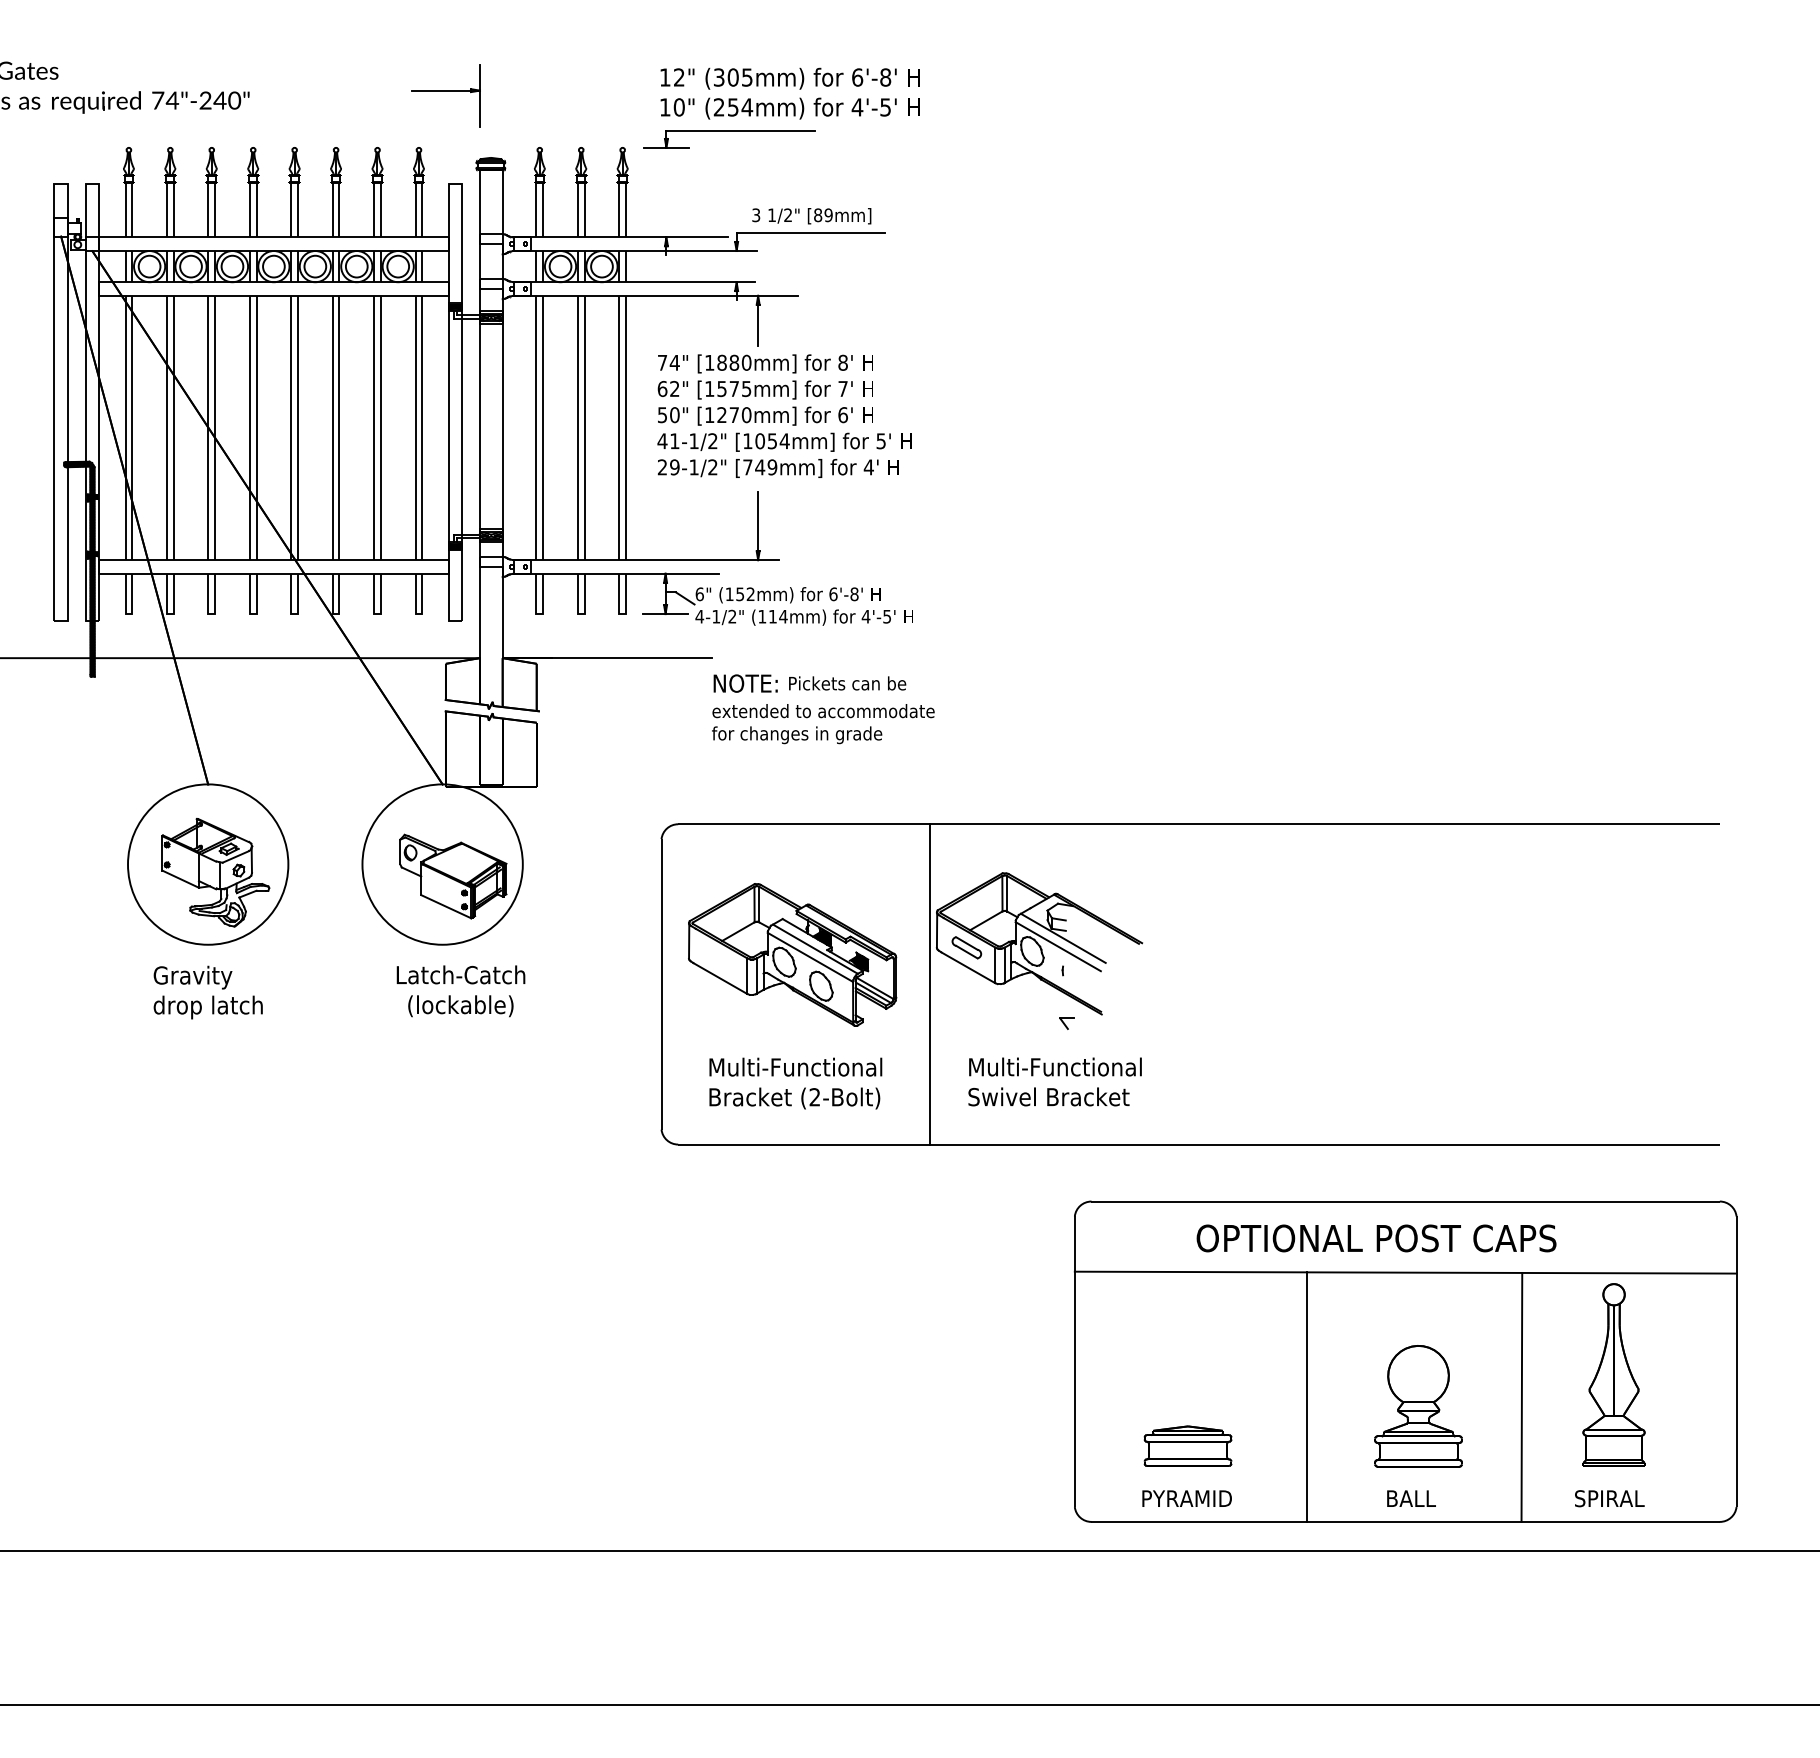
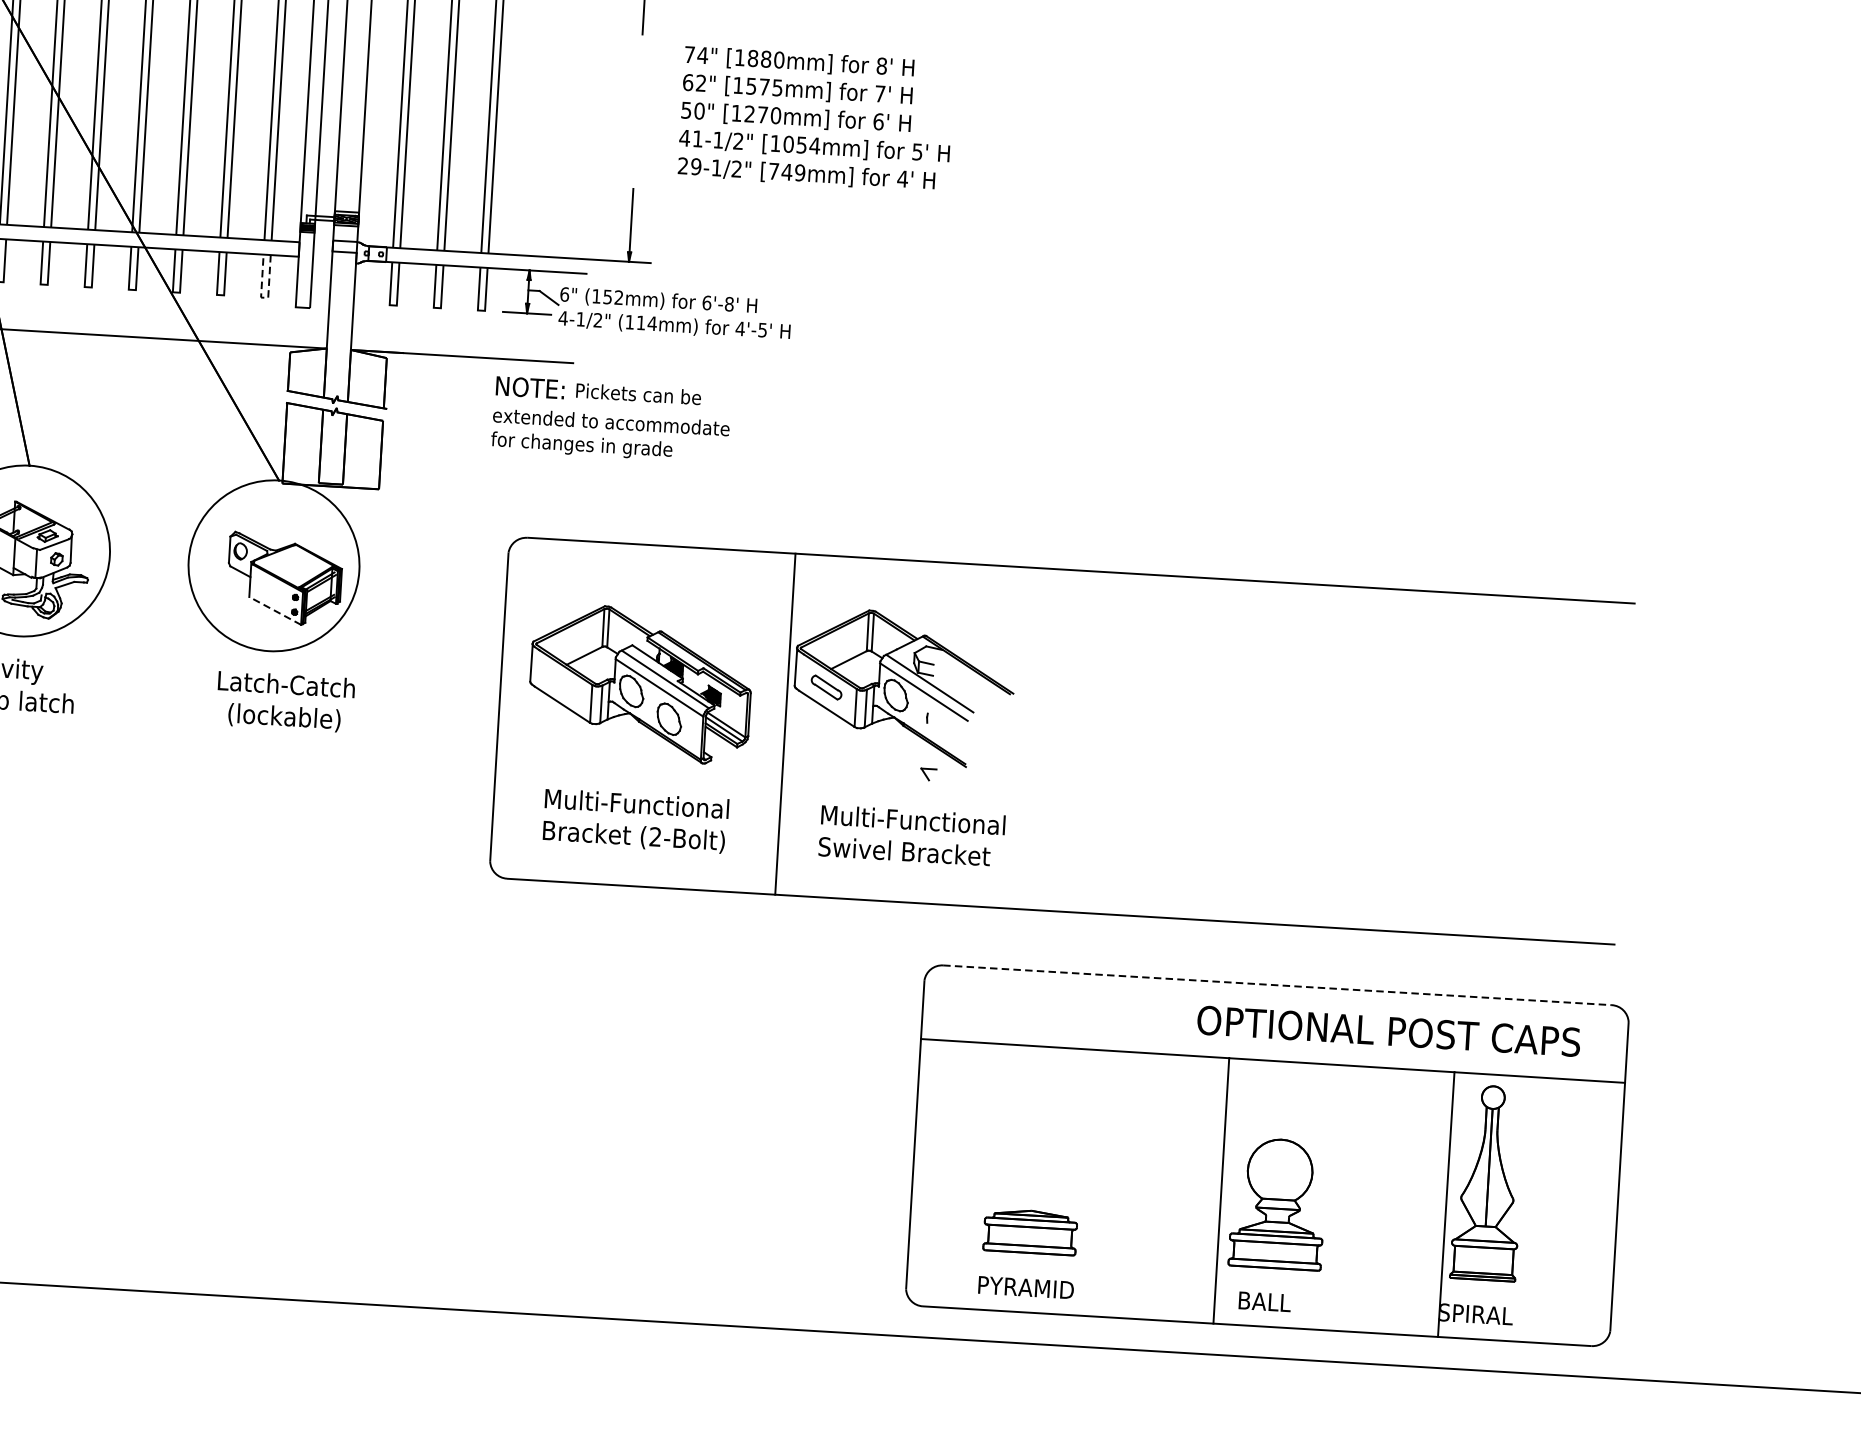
text: (784, 415) -> (816, 118), moved
line: (418, 614) -> (264, 298), solid -> dashed
text: (823, 709) -> (611, 420), moved
line: (446, 906) -> (275, 610), solid -> dashed
line: (1406, 1201) -> (1278, 985), solid -> dashed
text: (1376, 1238) -> (1388, 1031), moved
line: (1306, 1396) -> (1221, 1190), moved
line: (1521, 1396) -> (1445, 1203), moved

